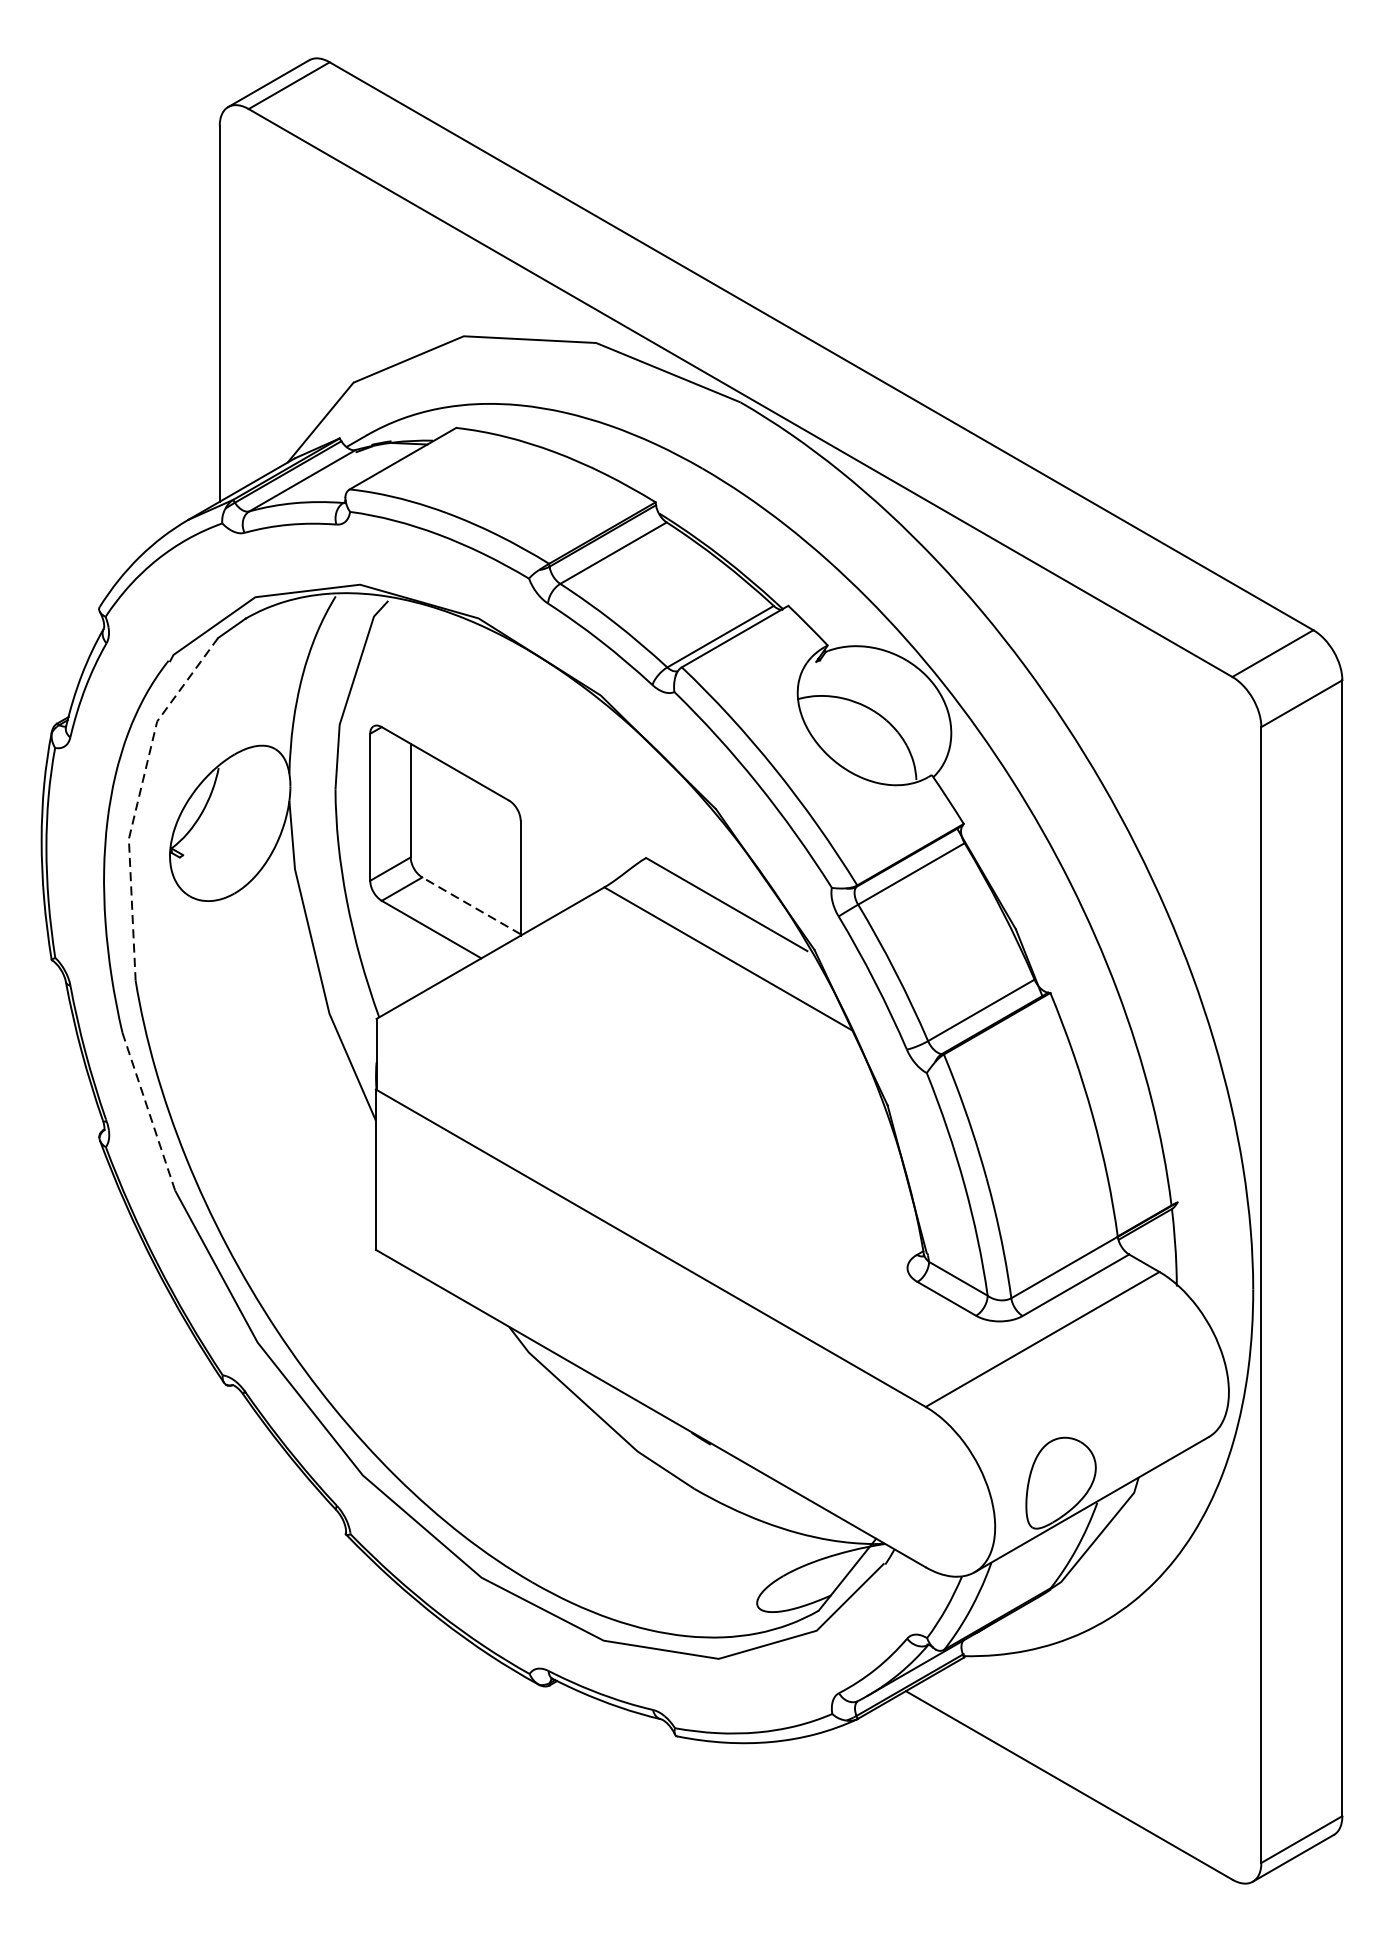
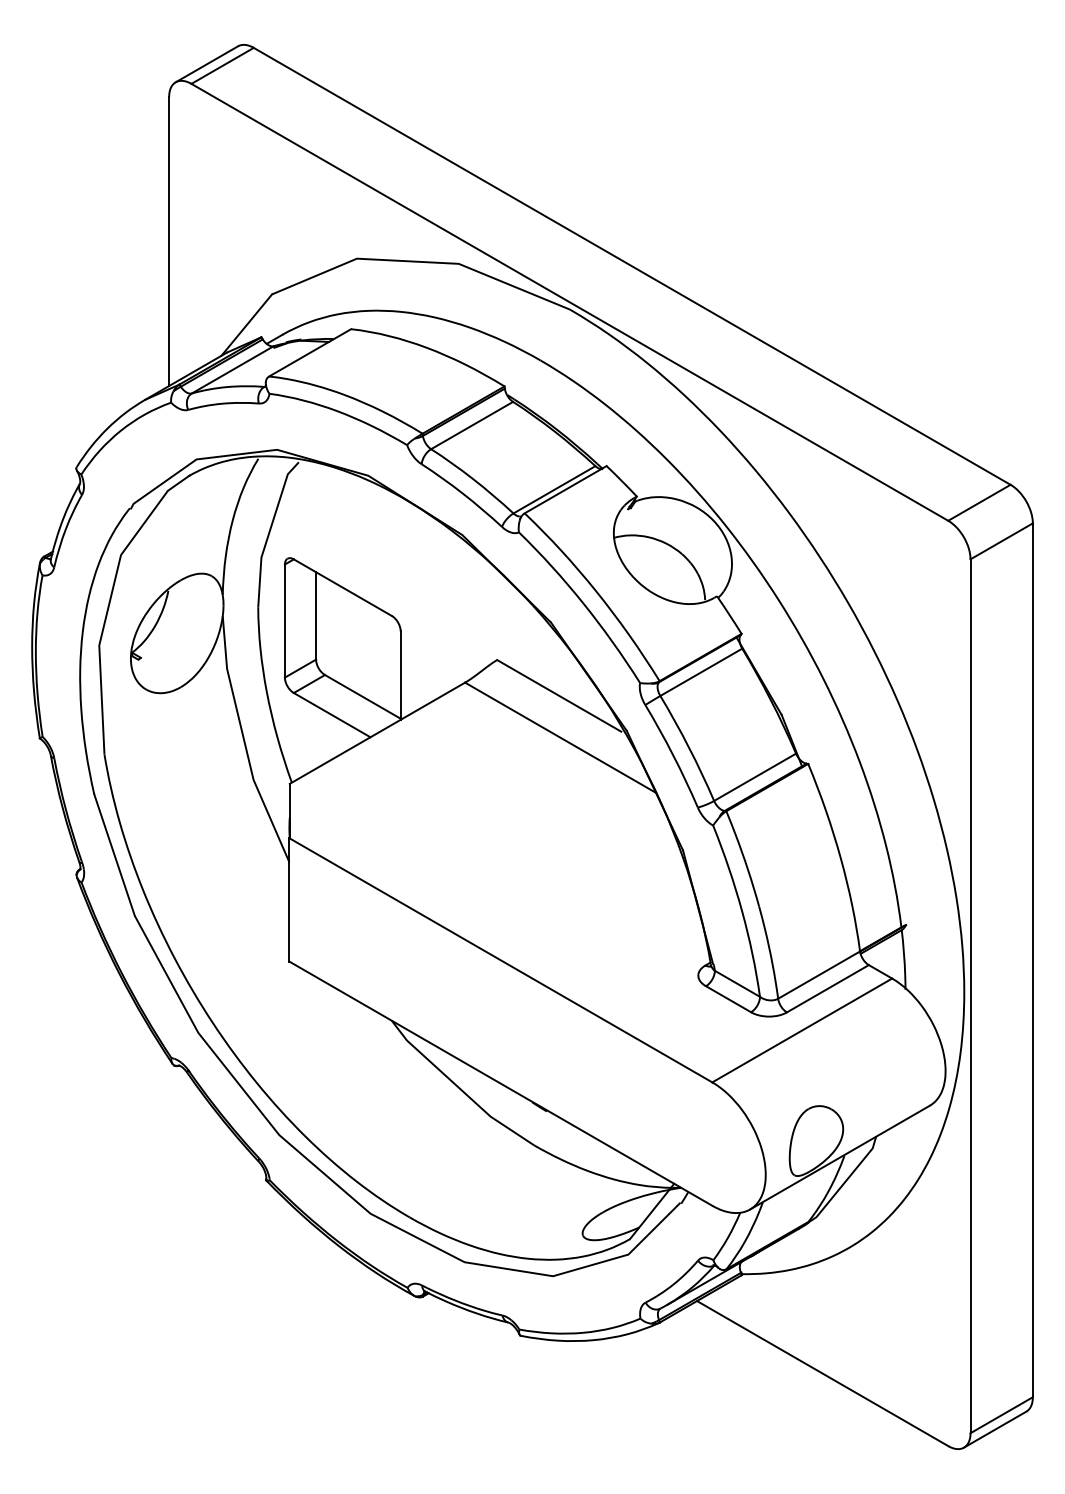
line: (138, 798) -> (106, 614), dashed -> solid
line: (471, 905) -> (362, 696), dashed -> solid
line: (148, 1112) -> (114, 855), dashed -> solid

